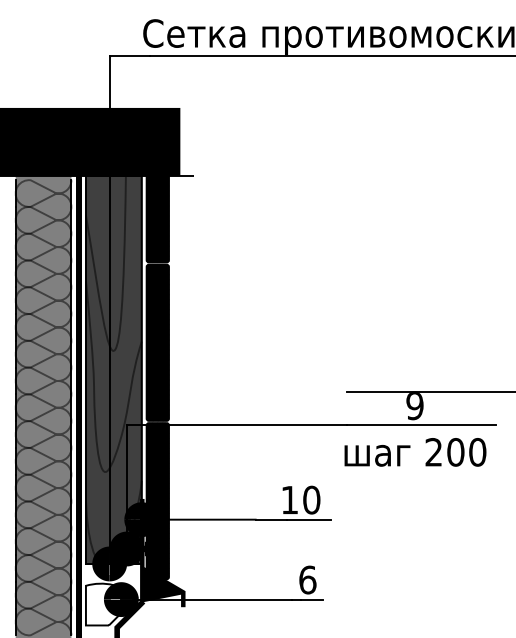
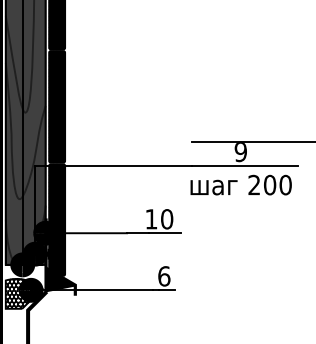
hatch: (110, 604) -> (23, 293), added

